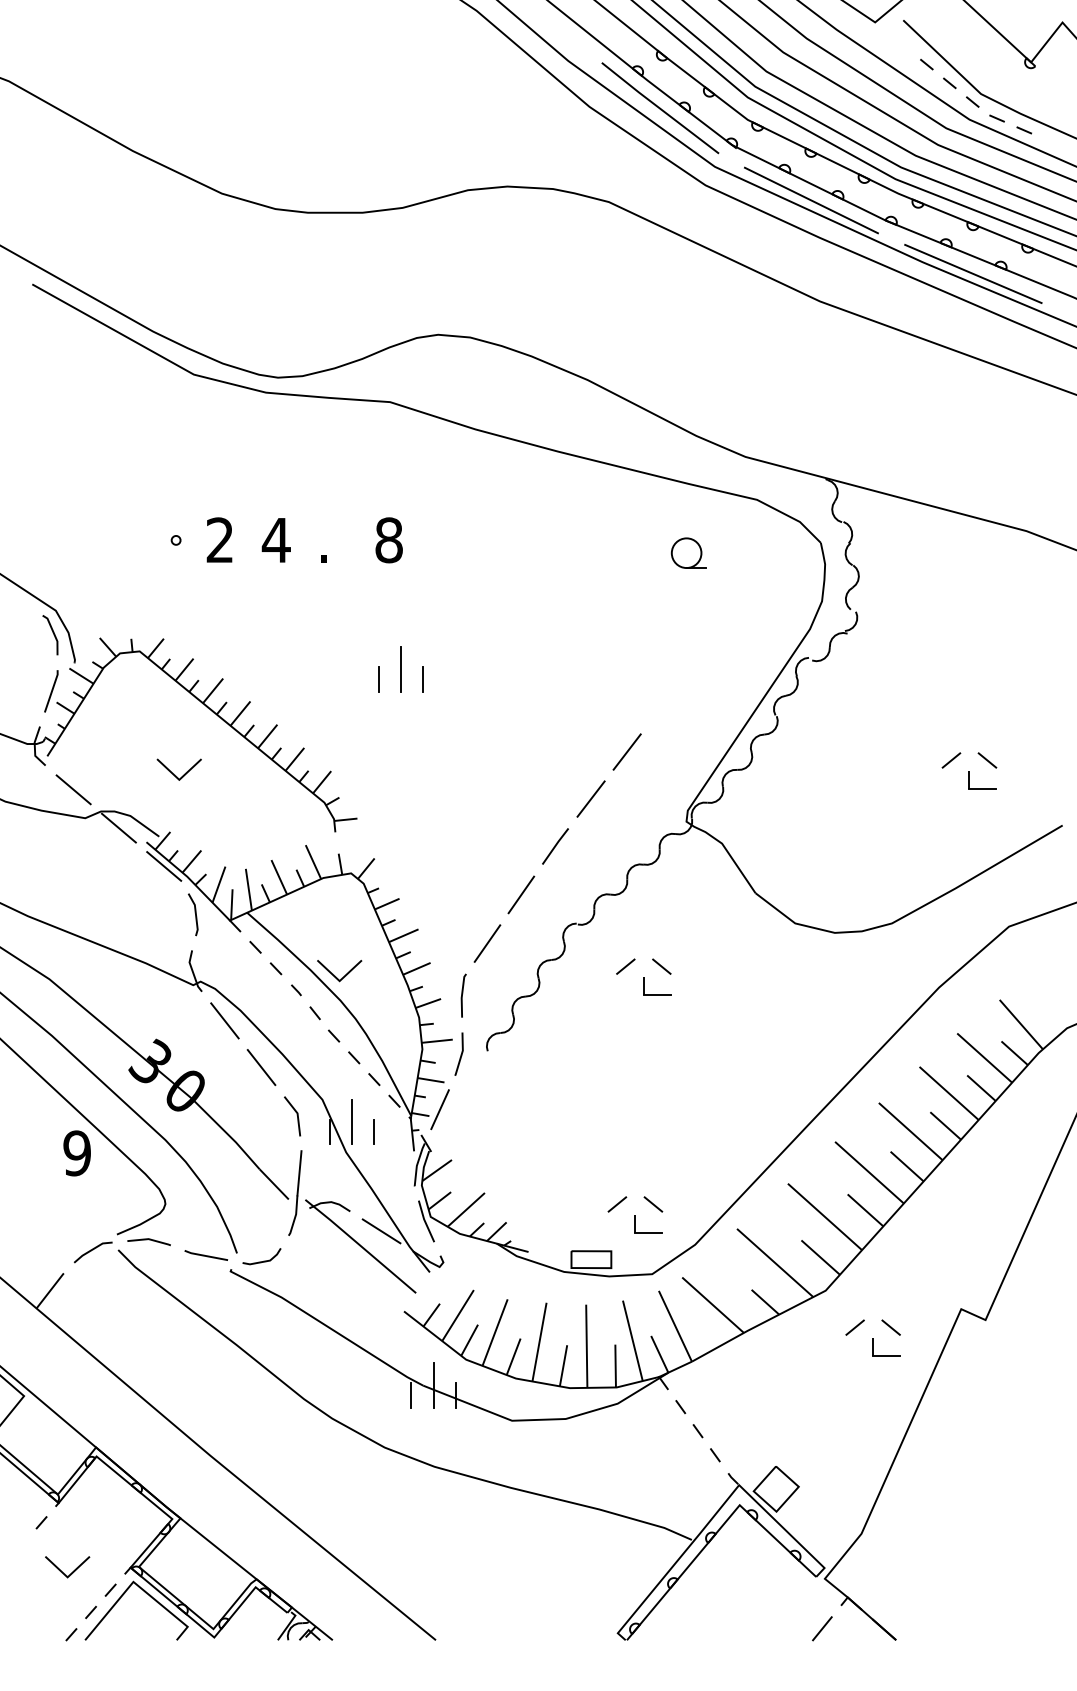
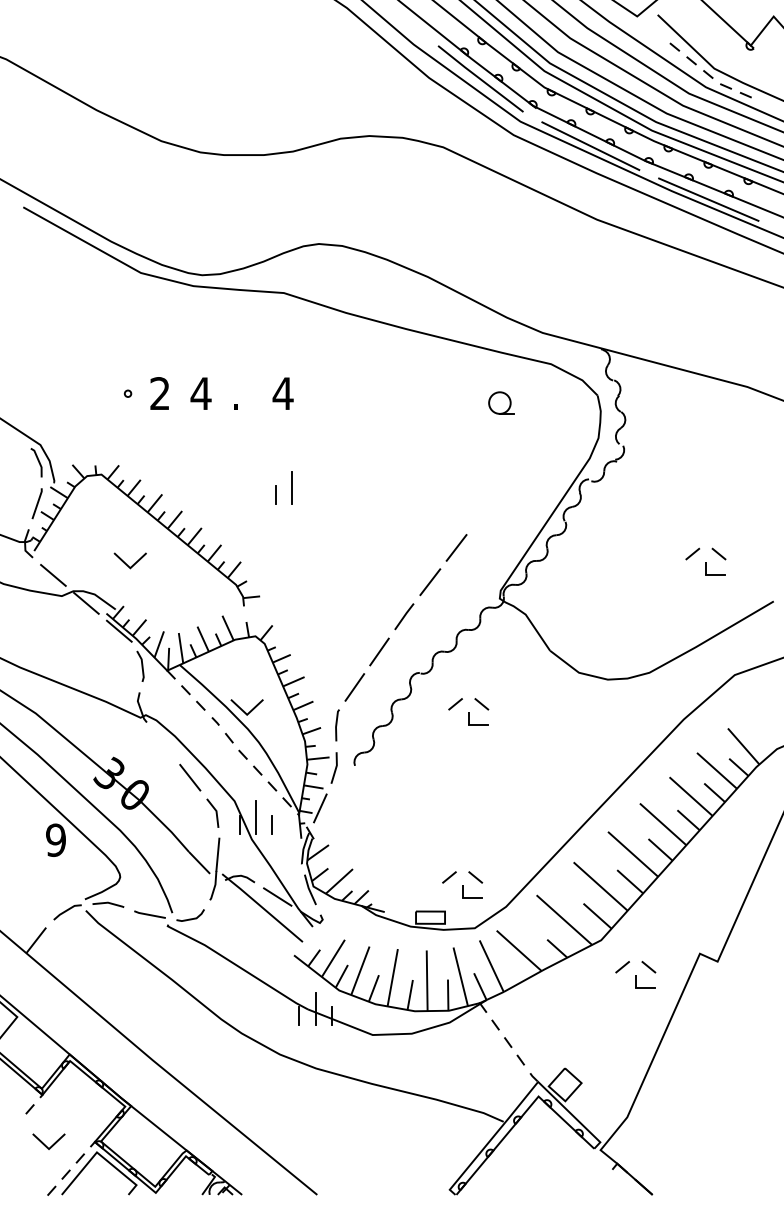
text: (388, 540) -> (282, 393), 8 -> 4
line: (422, 679) -> (307, 495), removed
line: (224, 1020) -> (163, 743), removed
line: (822, 1628) -> (598, 1186), removed

